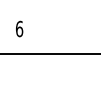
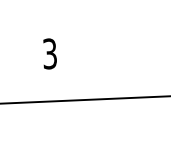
text: (19, 28) -> (49, 52), 6 -> 3

